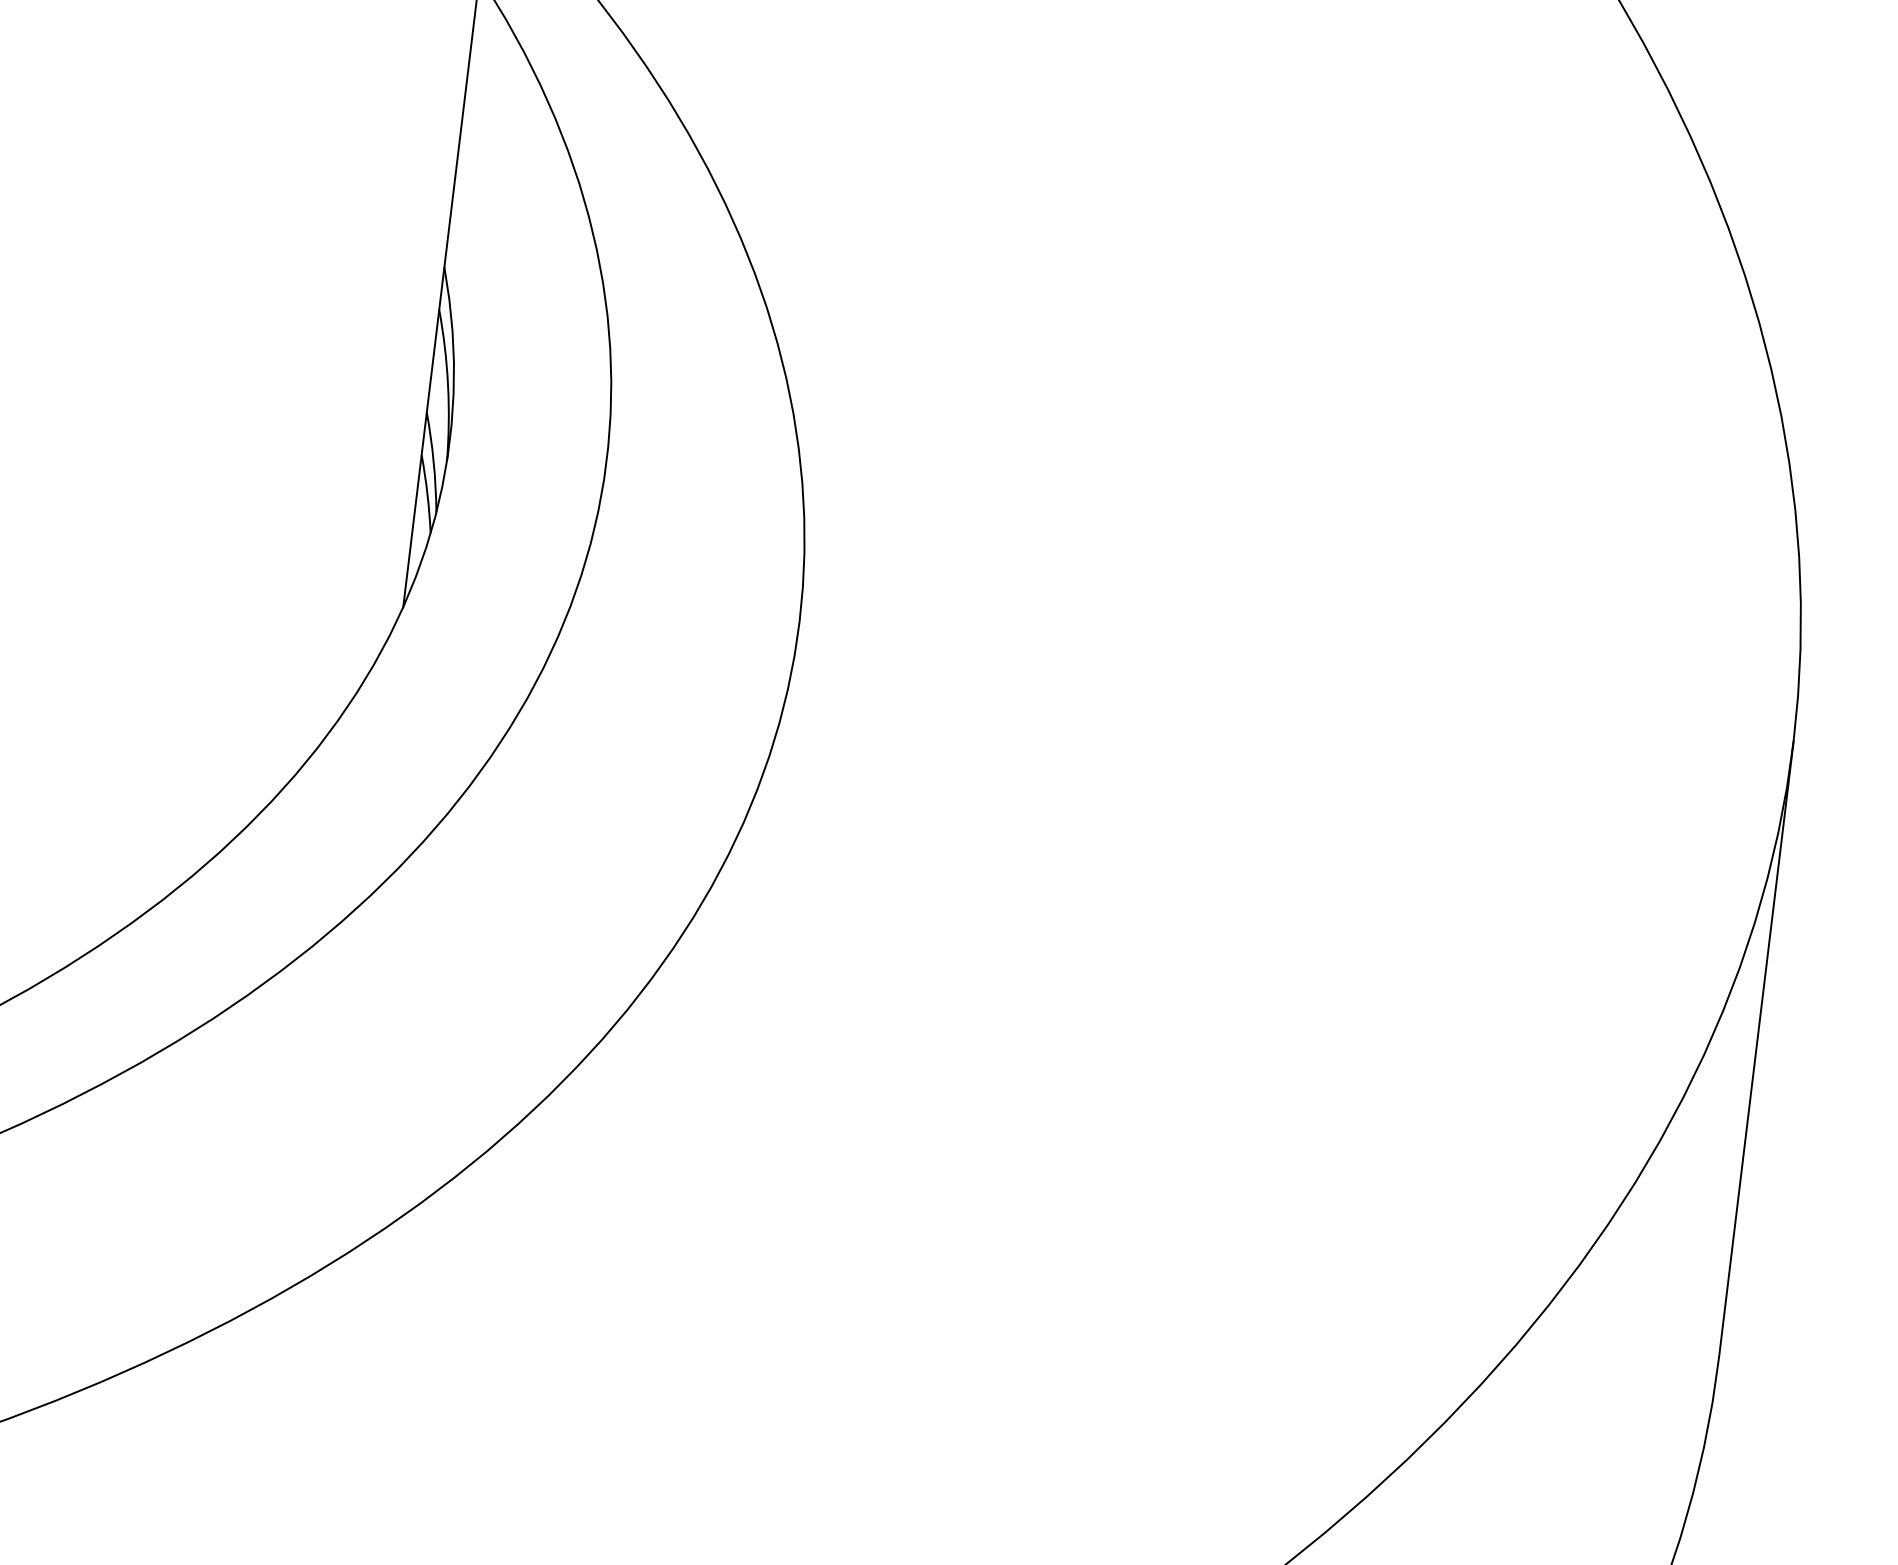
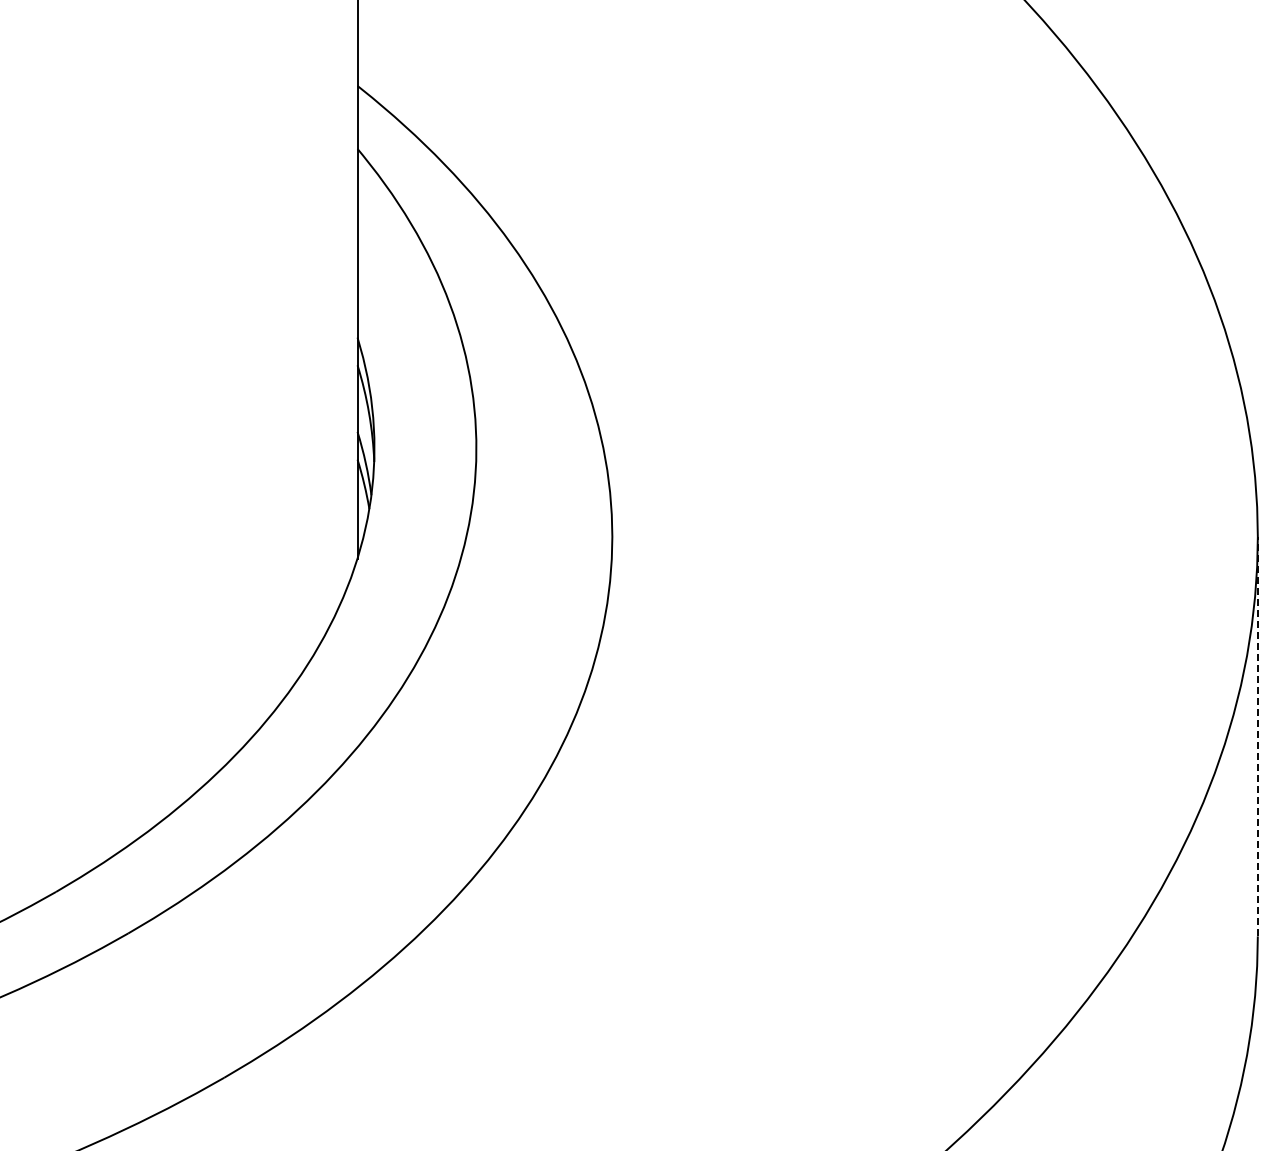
line: (1755, 1049) -> (1257, 736), solid -> dashed

